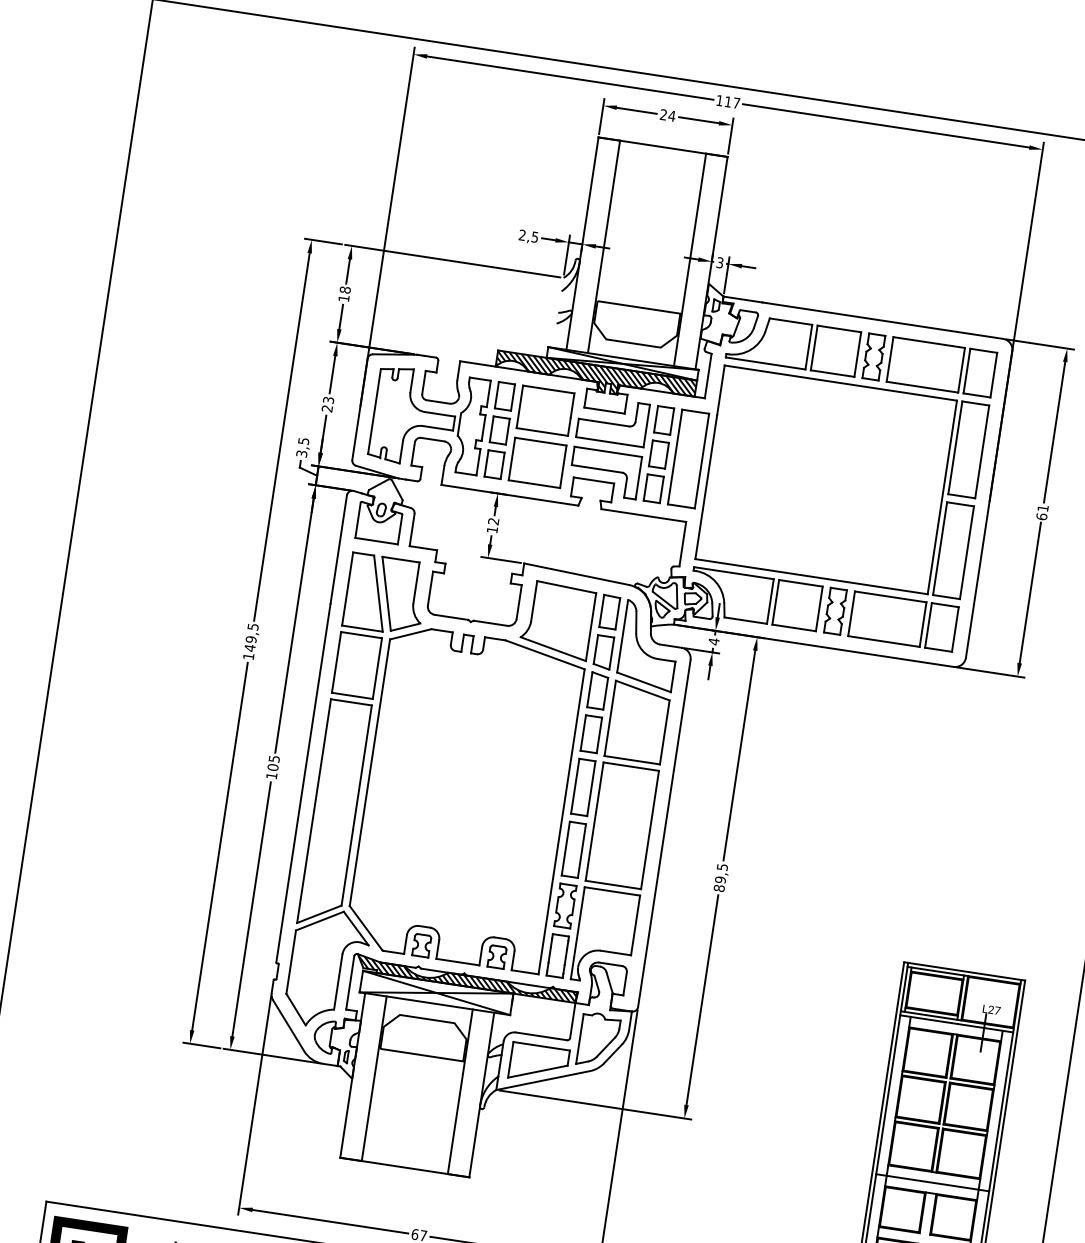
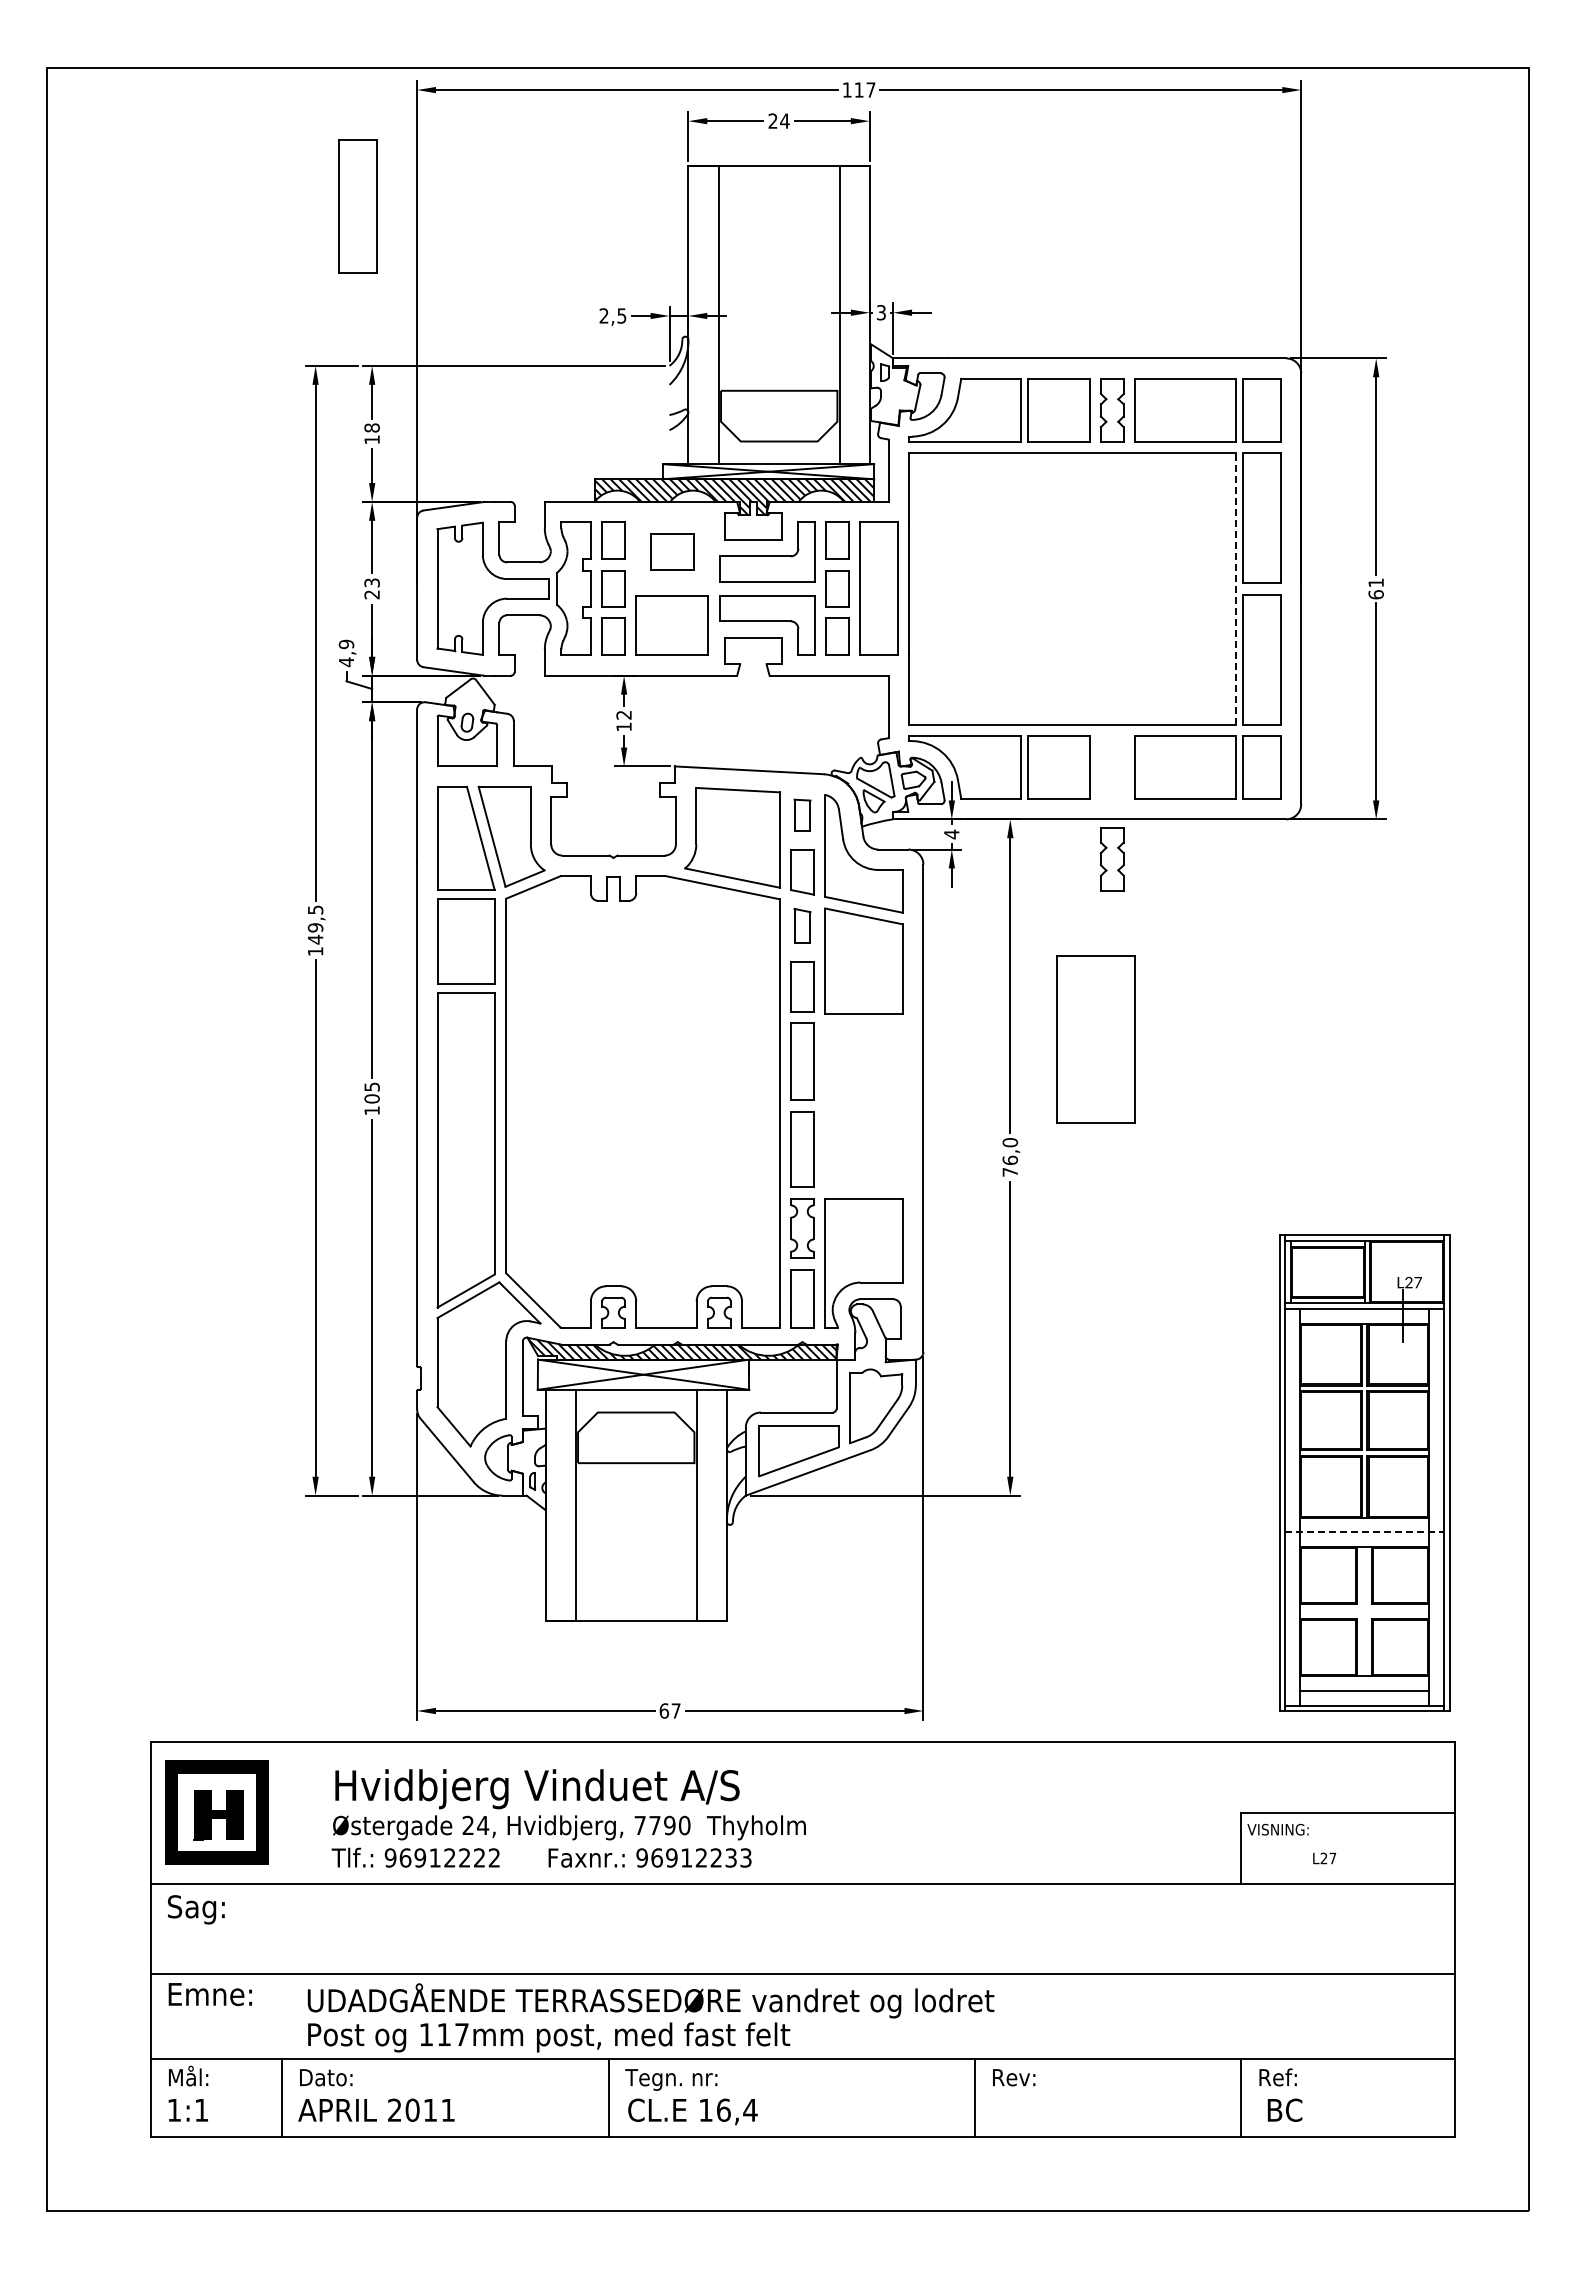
part: (358, 130) -> (357, 206), added
part: (545, 410) -> (671, 551), size x0.6
text: (302, 447) -> (346, 653), 3,5 -> 4,9
line: (942, 497) -> (1235, 588), solid -> dashed
part: (834, 611) -> (1111, 859), moved
part: (609, 612) -> (802, 815), size x0.7
part: (597, 690) -> (802, 925), size x0.7
part: (621, 825) -> (1095, 1039), moved
text: (721, 877) -> (1010, 1157), 89,5 -> 76,0
line: (933, 1182) -> (1365, 1532), solid -> dashed

